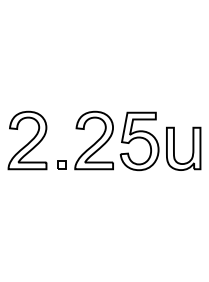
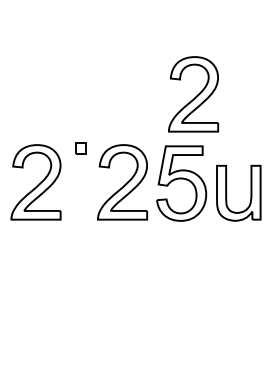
part: (148, 72) -> (193, 94), added
part: (61, 165) -> (80, 148), moved

